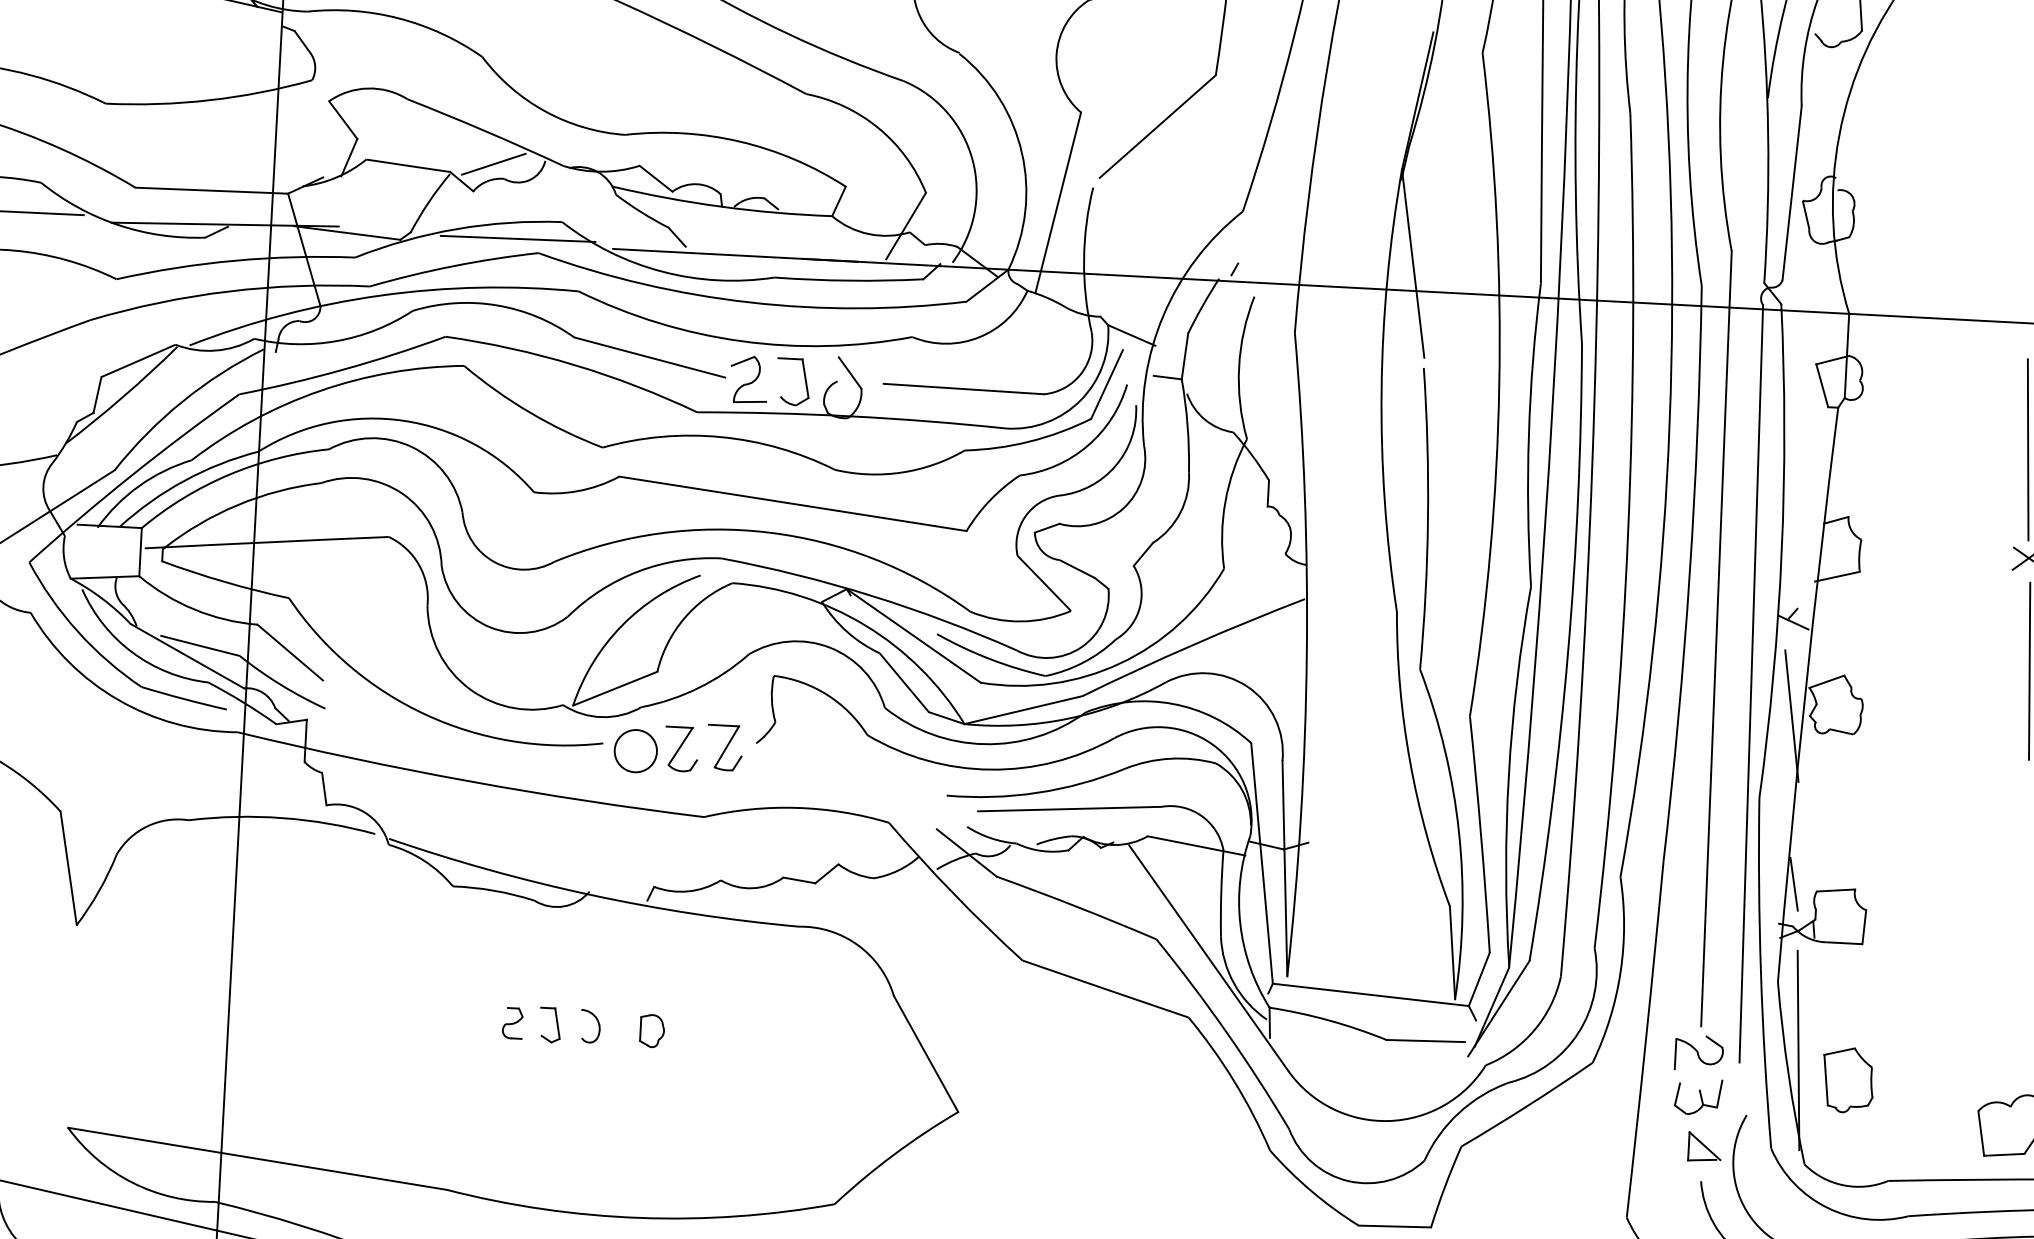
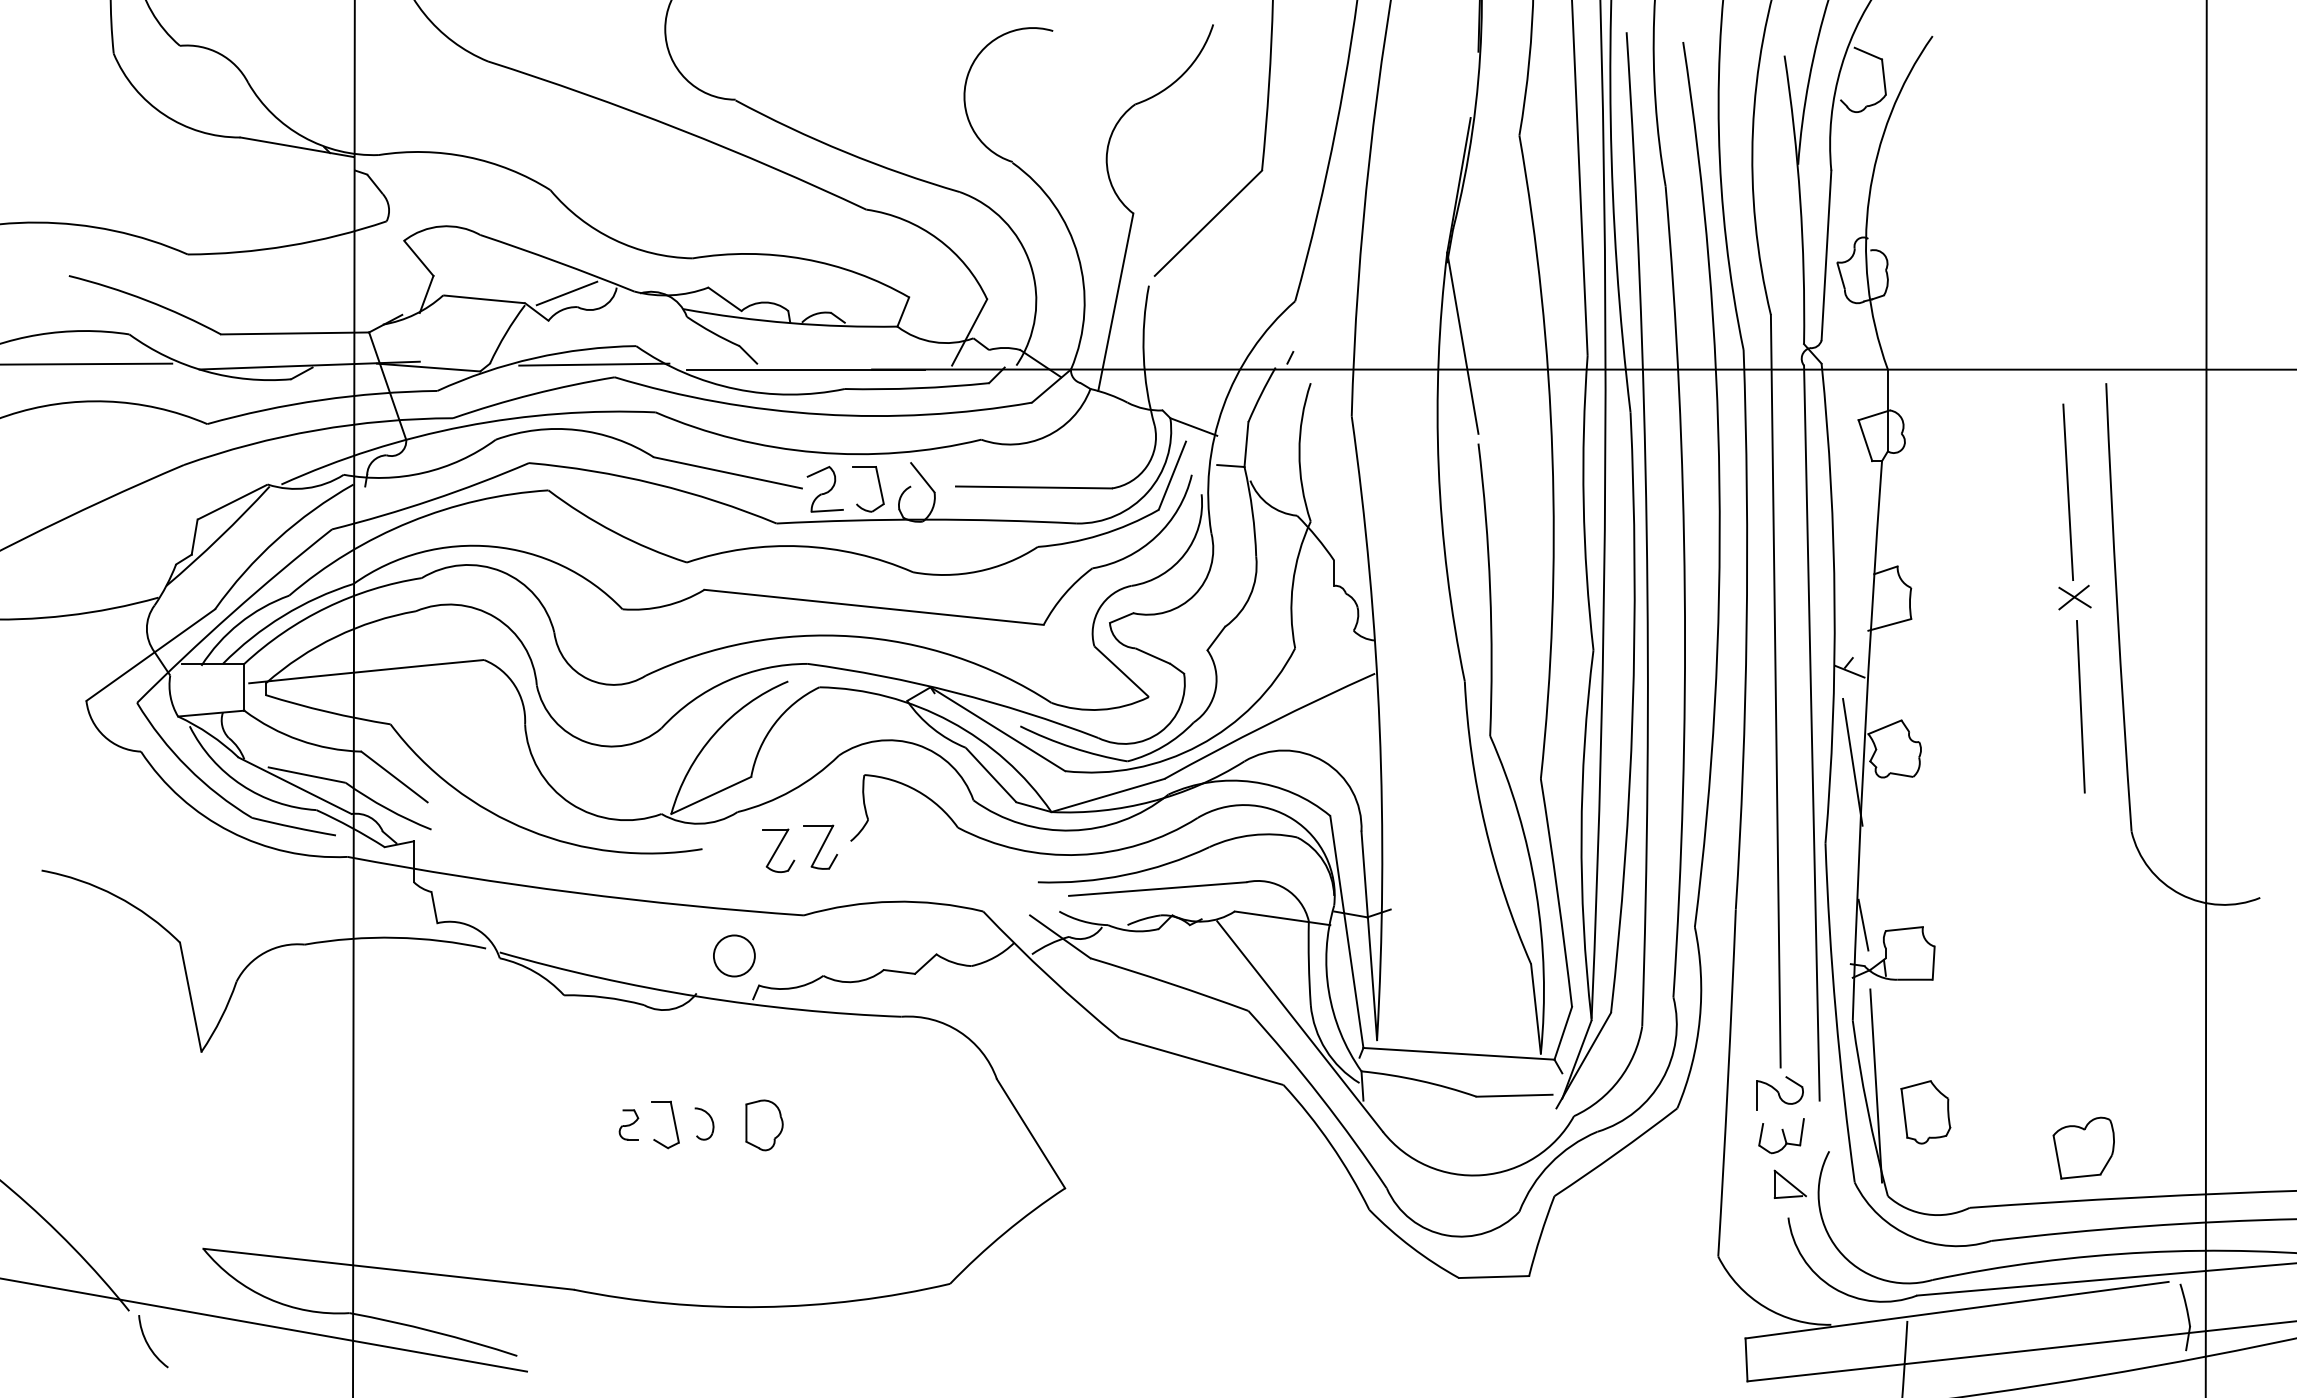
circle: (635, 750) -> (734, 955), moved
part: (550, 1024) -> (665, 1124), size x1.4
part: (652, 1031) -> (764, 1125), size x1.6

